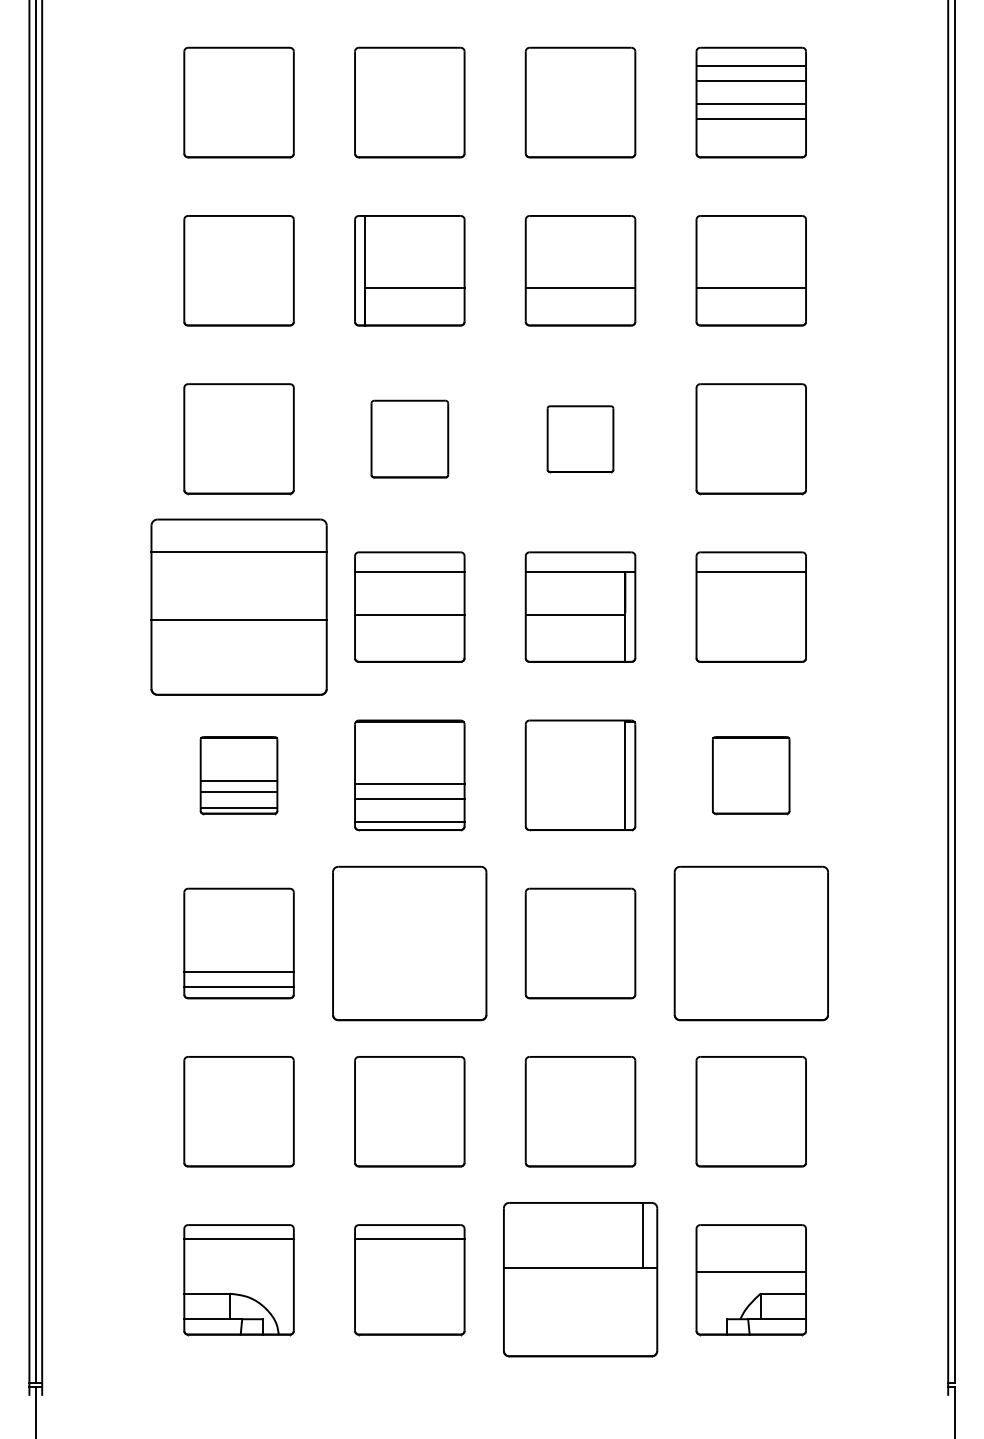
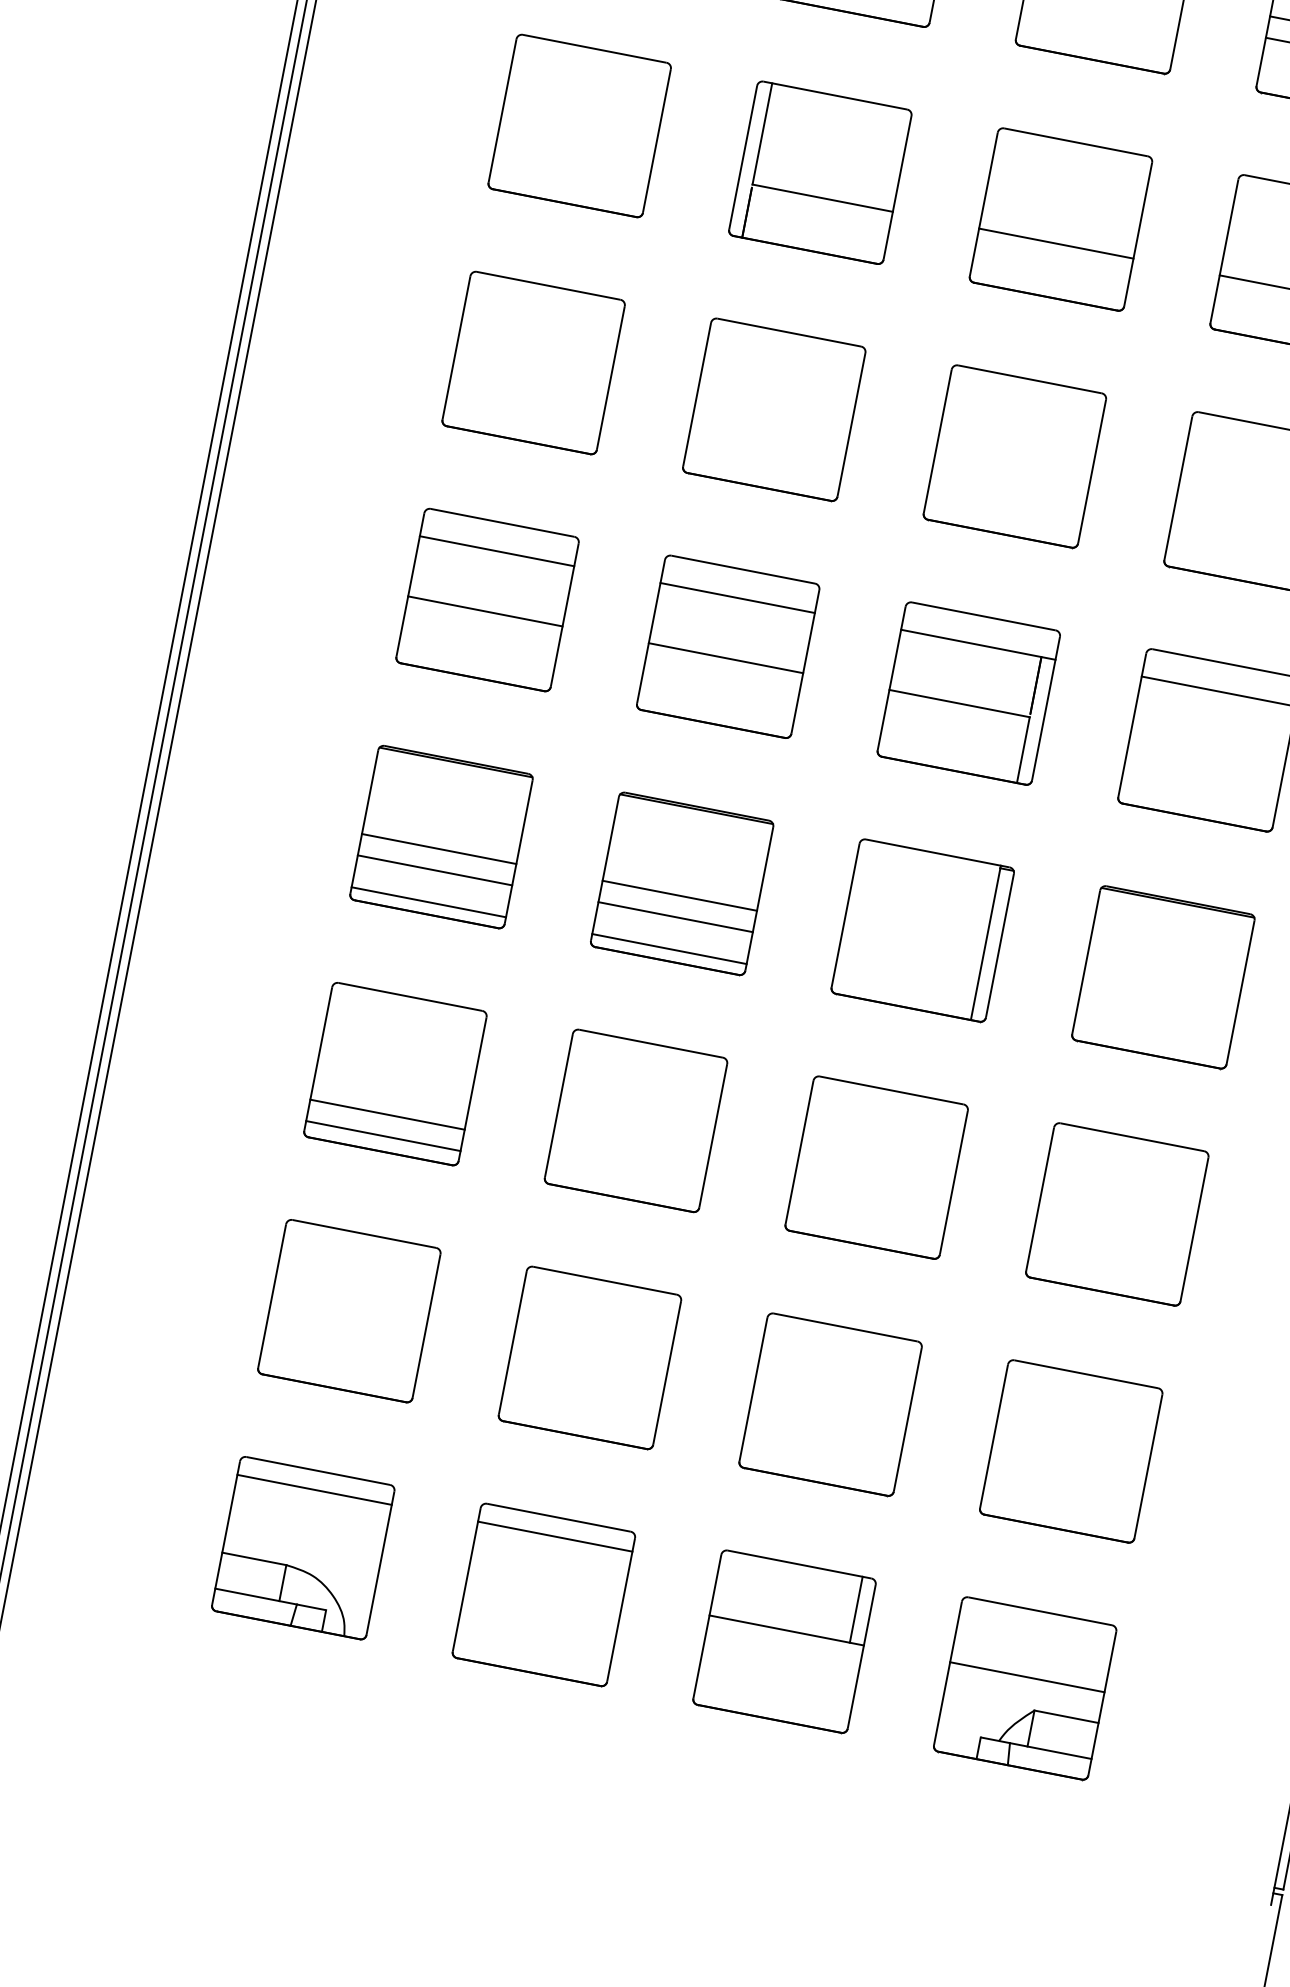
part: (409, 439) -> (773, 410), size x1.43
part: (580, 439) -> (1014, 457), size x1.67
part: (238, 606) -> (486, 599), size x0.62
part: (238, 775) -> (440, 837), size x1.43
part: (750, 775) -> (1162, 977), size x1.43
part: (409, 943) -> (635, 1120), size x0.71
part: (750, 943) -> (1116, 1214), size x0.71
part: (580, 1280) -> (784, 1642), size x0.71

